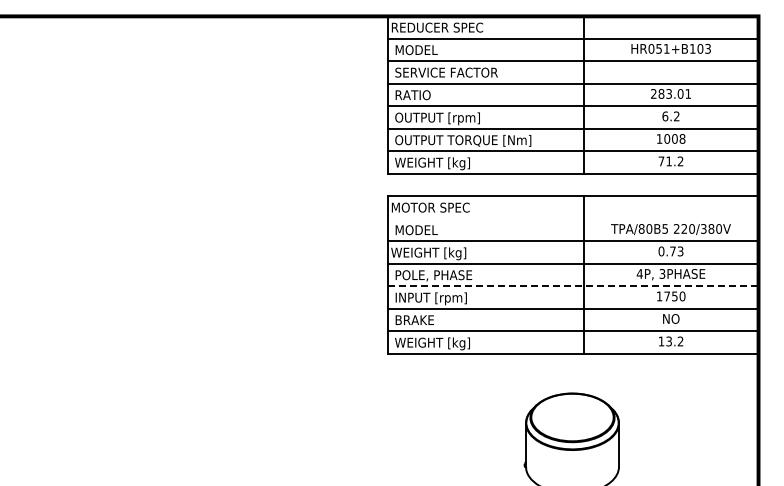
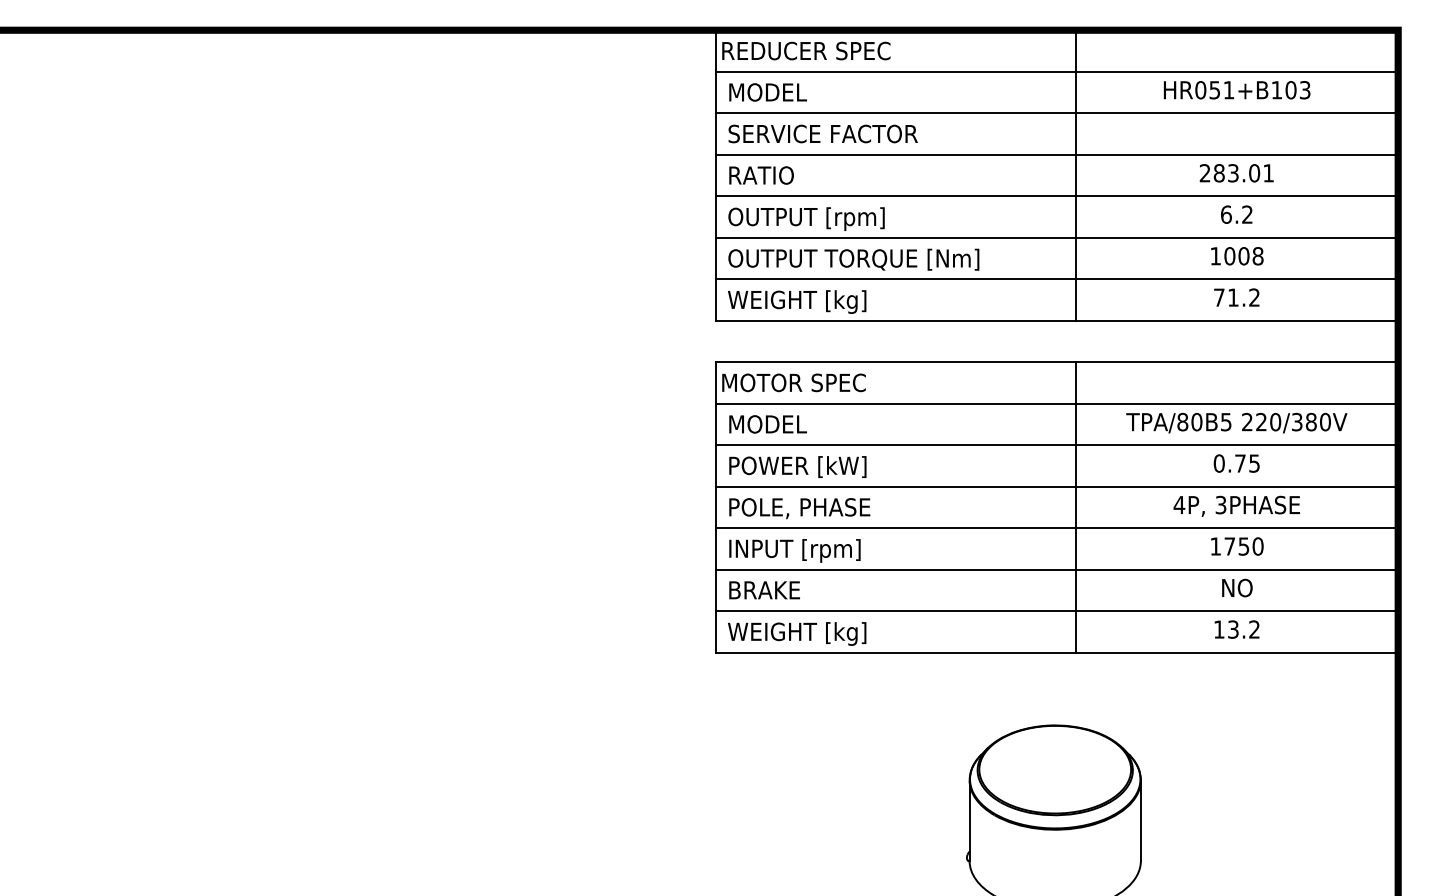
line: (573, 218) -> (1057, 402), added
text: (680, 250) -> (1254, 461), 0.73 -> 0.75
text: (430, 253) -> (793, 467), WEIGHT [kg] -> POWER [kW]
line: (573, 286) -> (1057, 528), dashed -> solid

